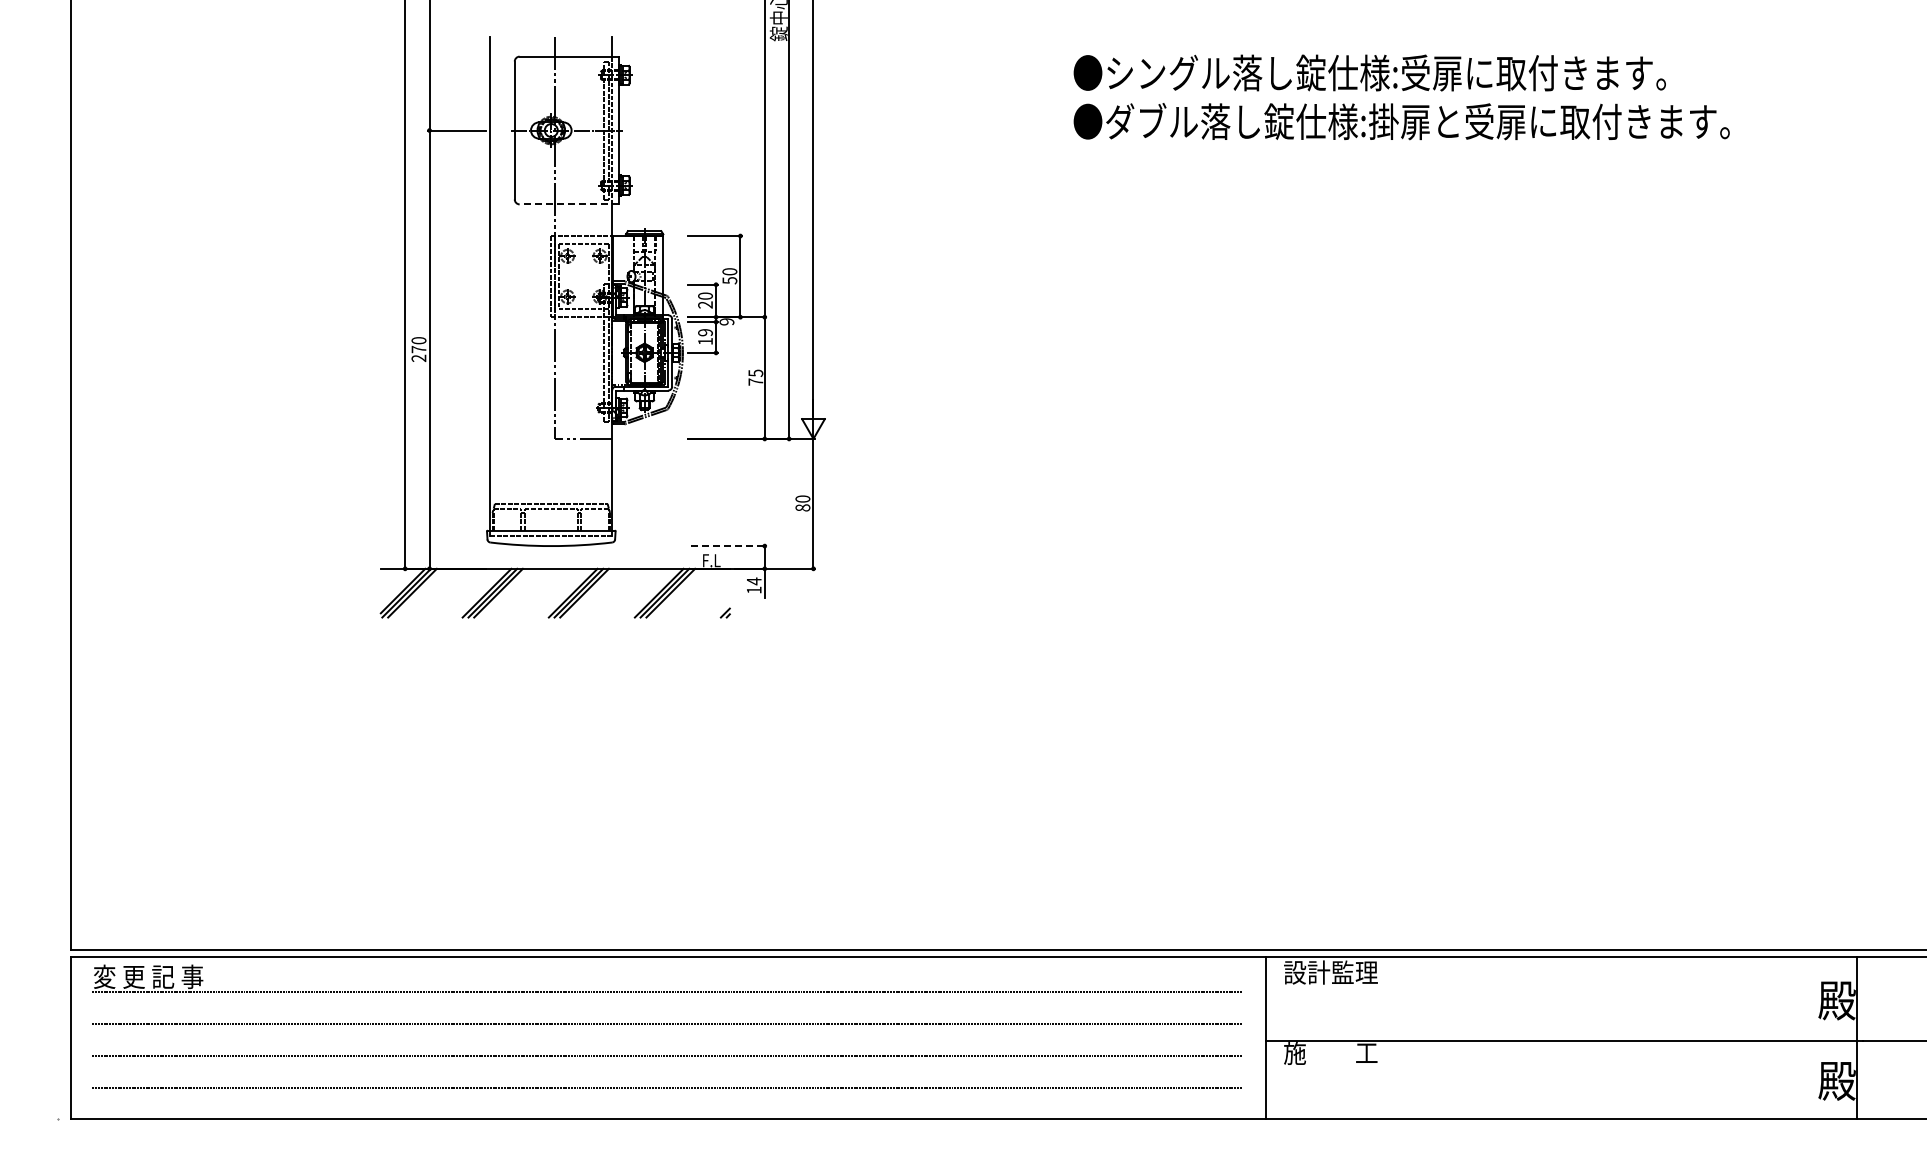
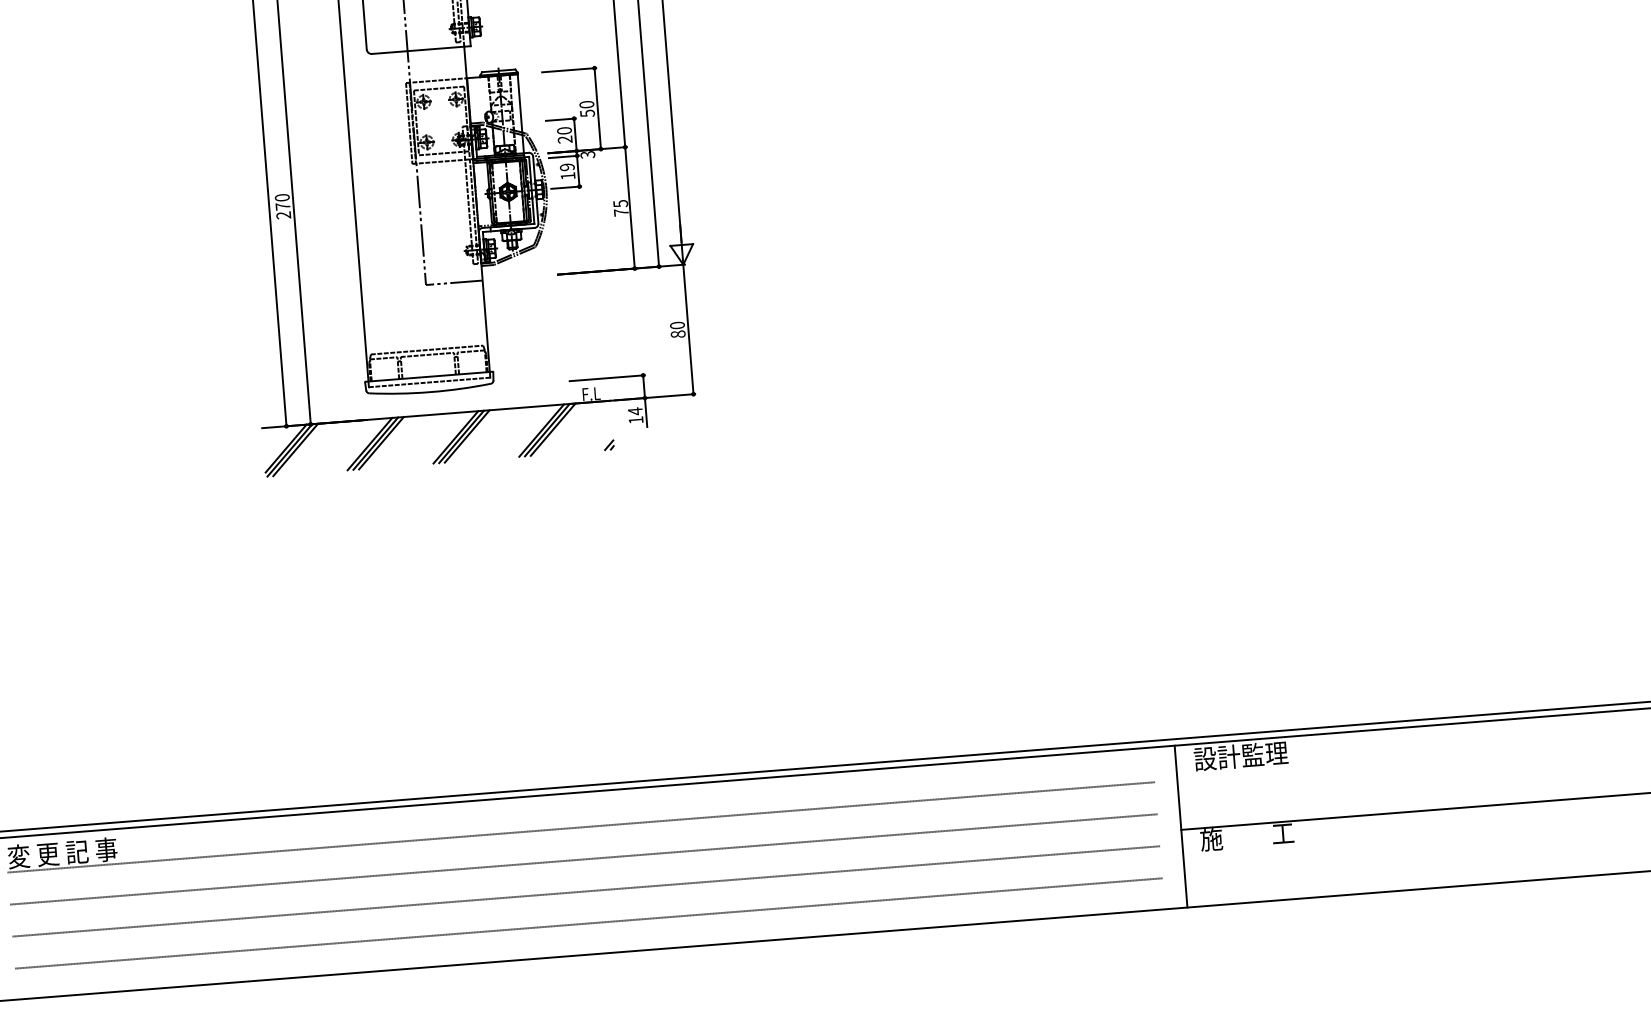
line: (569, 204) -> (421, 50), dashed -> solid
text: (726, 321) -> (587, 154), 9 -> 3
line: (728, 546) -> (607, 378), dashed -> solid

